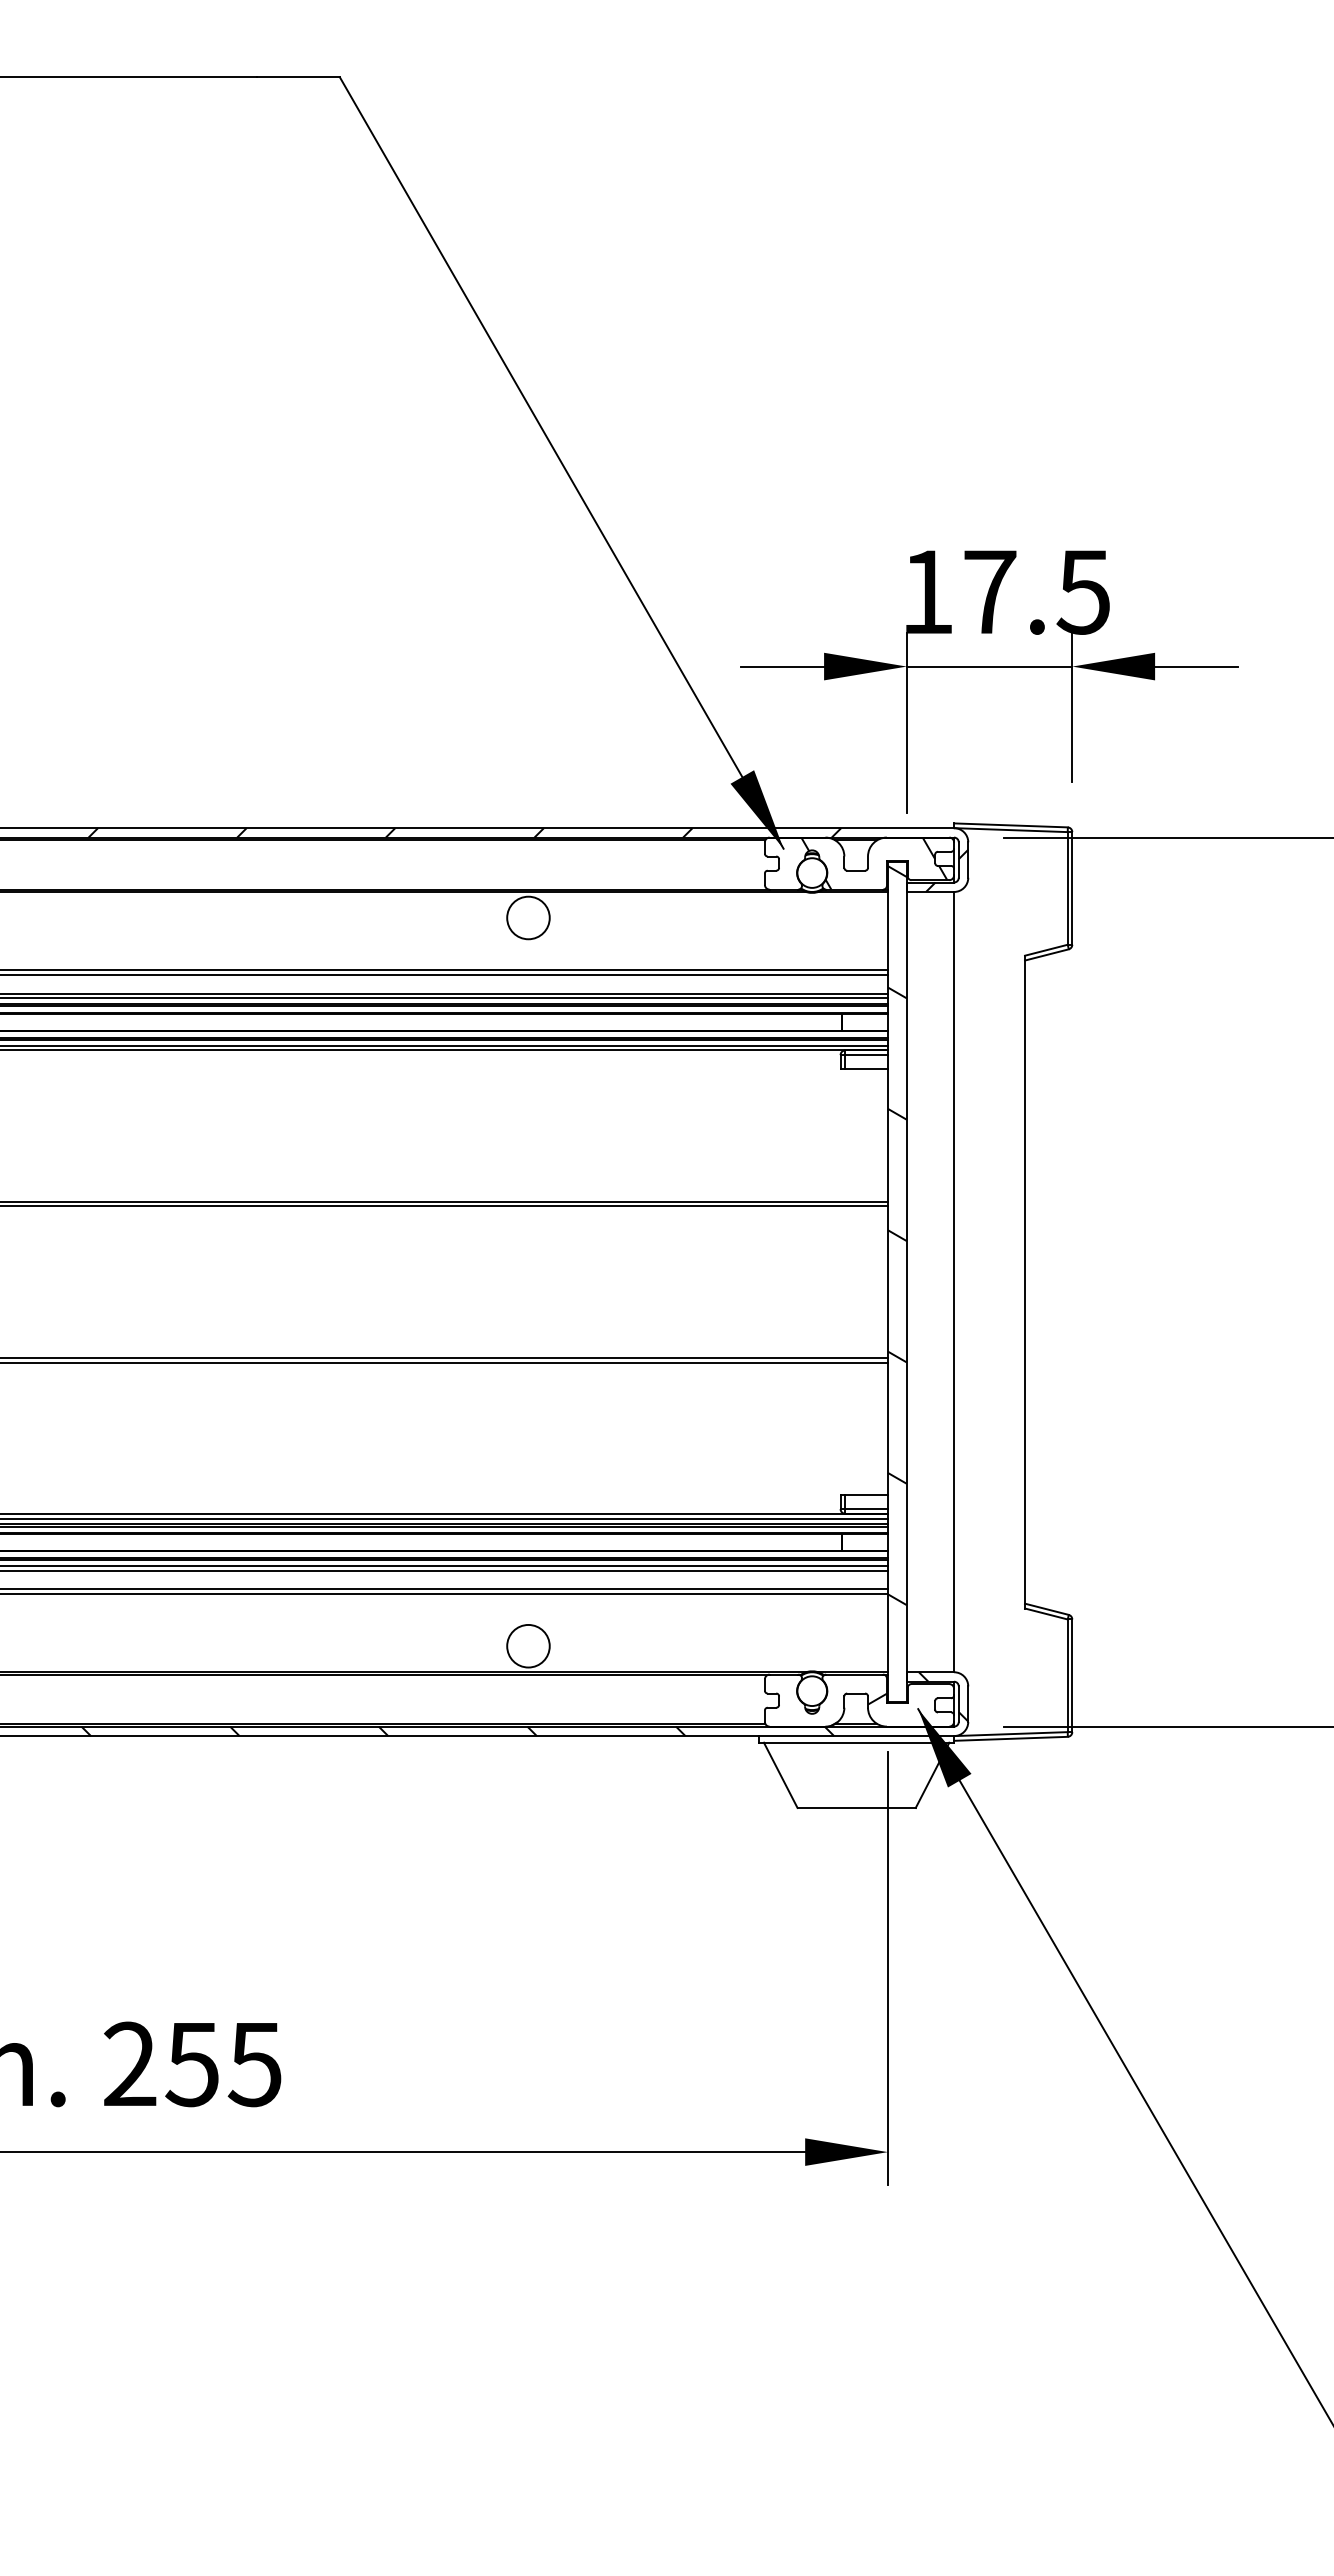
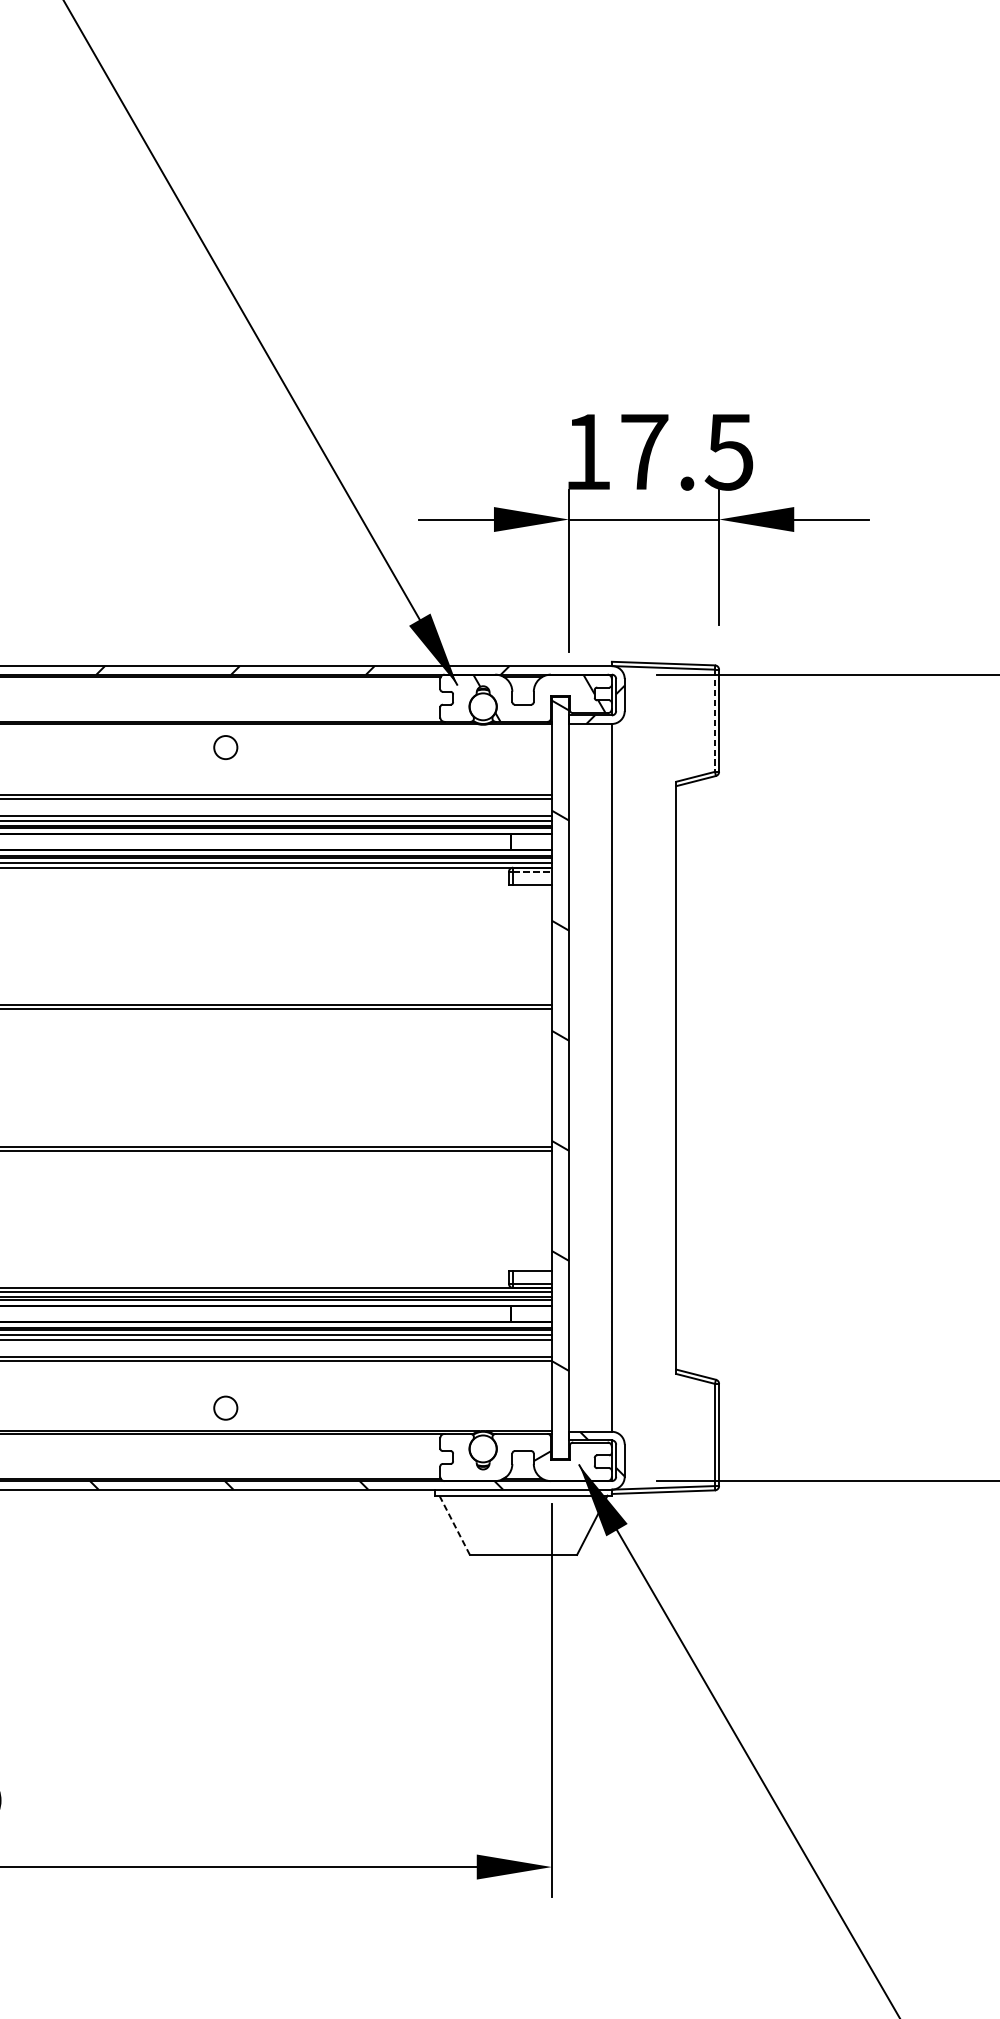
line: (1067, 888) -> (714, 720), solid -> dashed
circle: (528, 917) -> (225, 747), size x0.6
line: (867, 1055) -> (533, 872), solid -> dashed
circle: (528, 1645) -> (225, 1407), size x0.6
line: (780, 1775) -> (454, 1525), solid -> dashed

